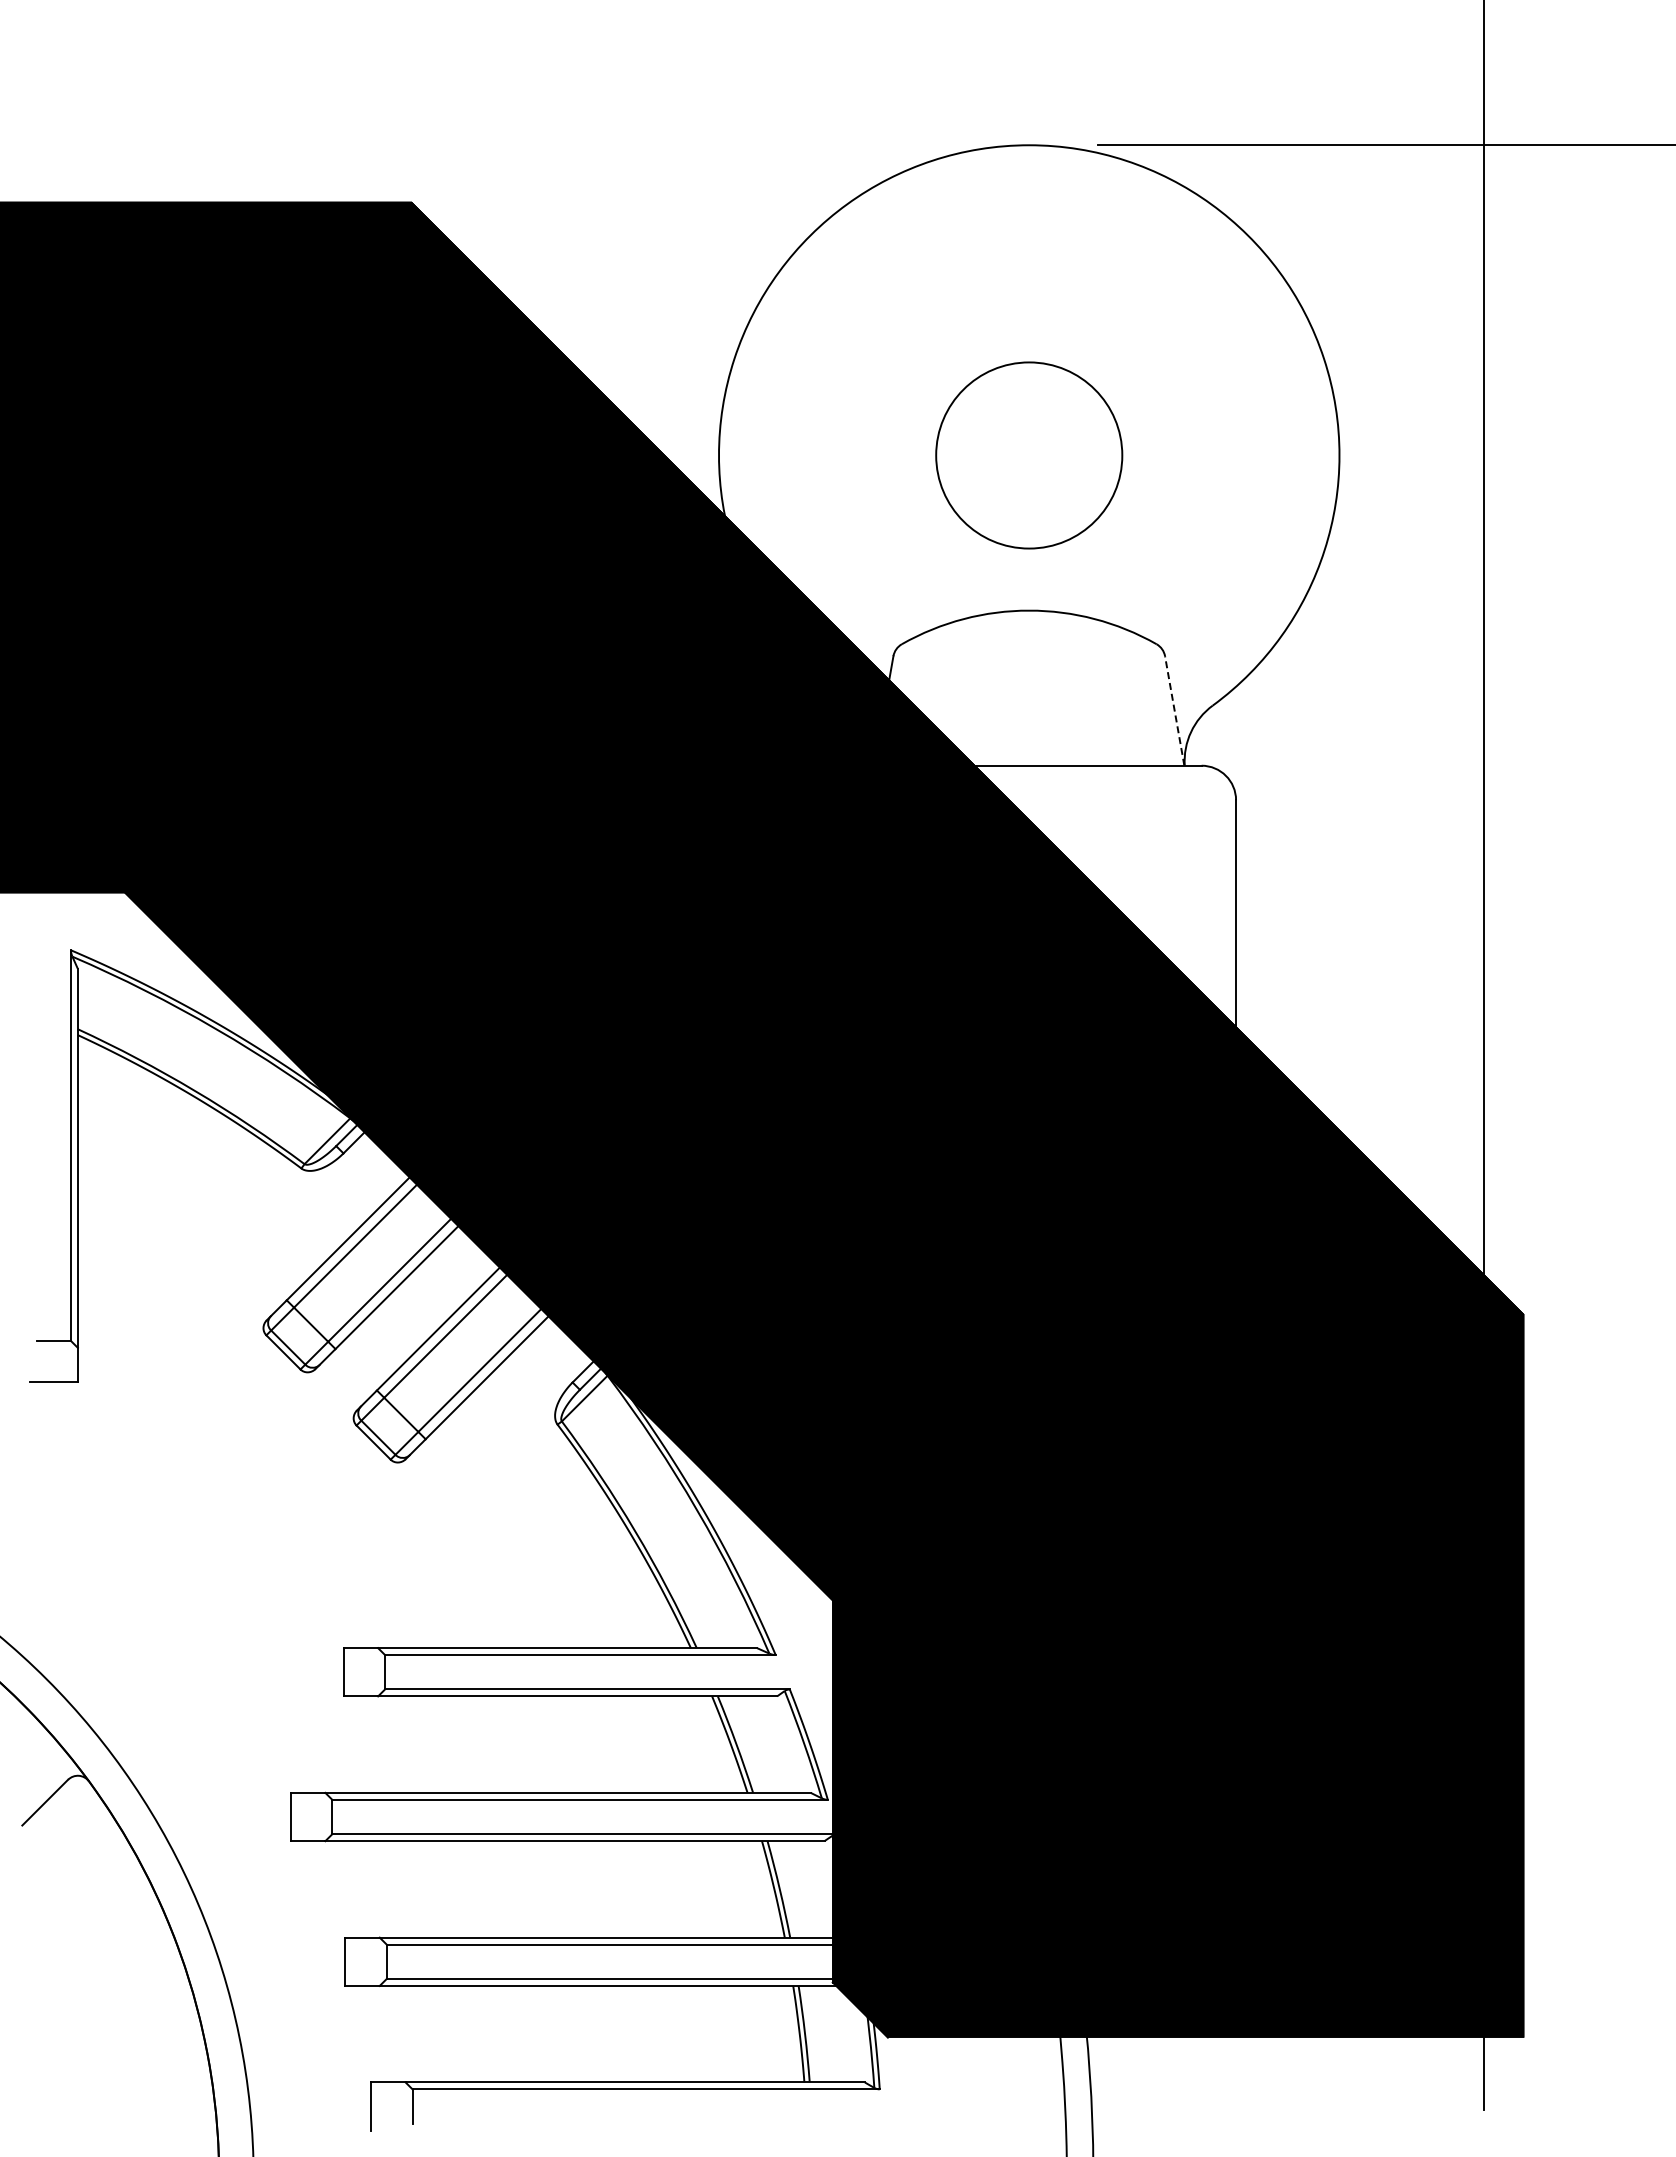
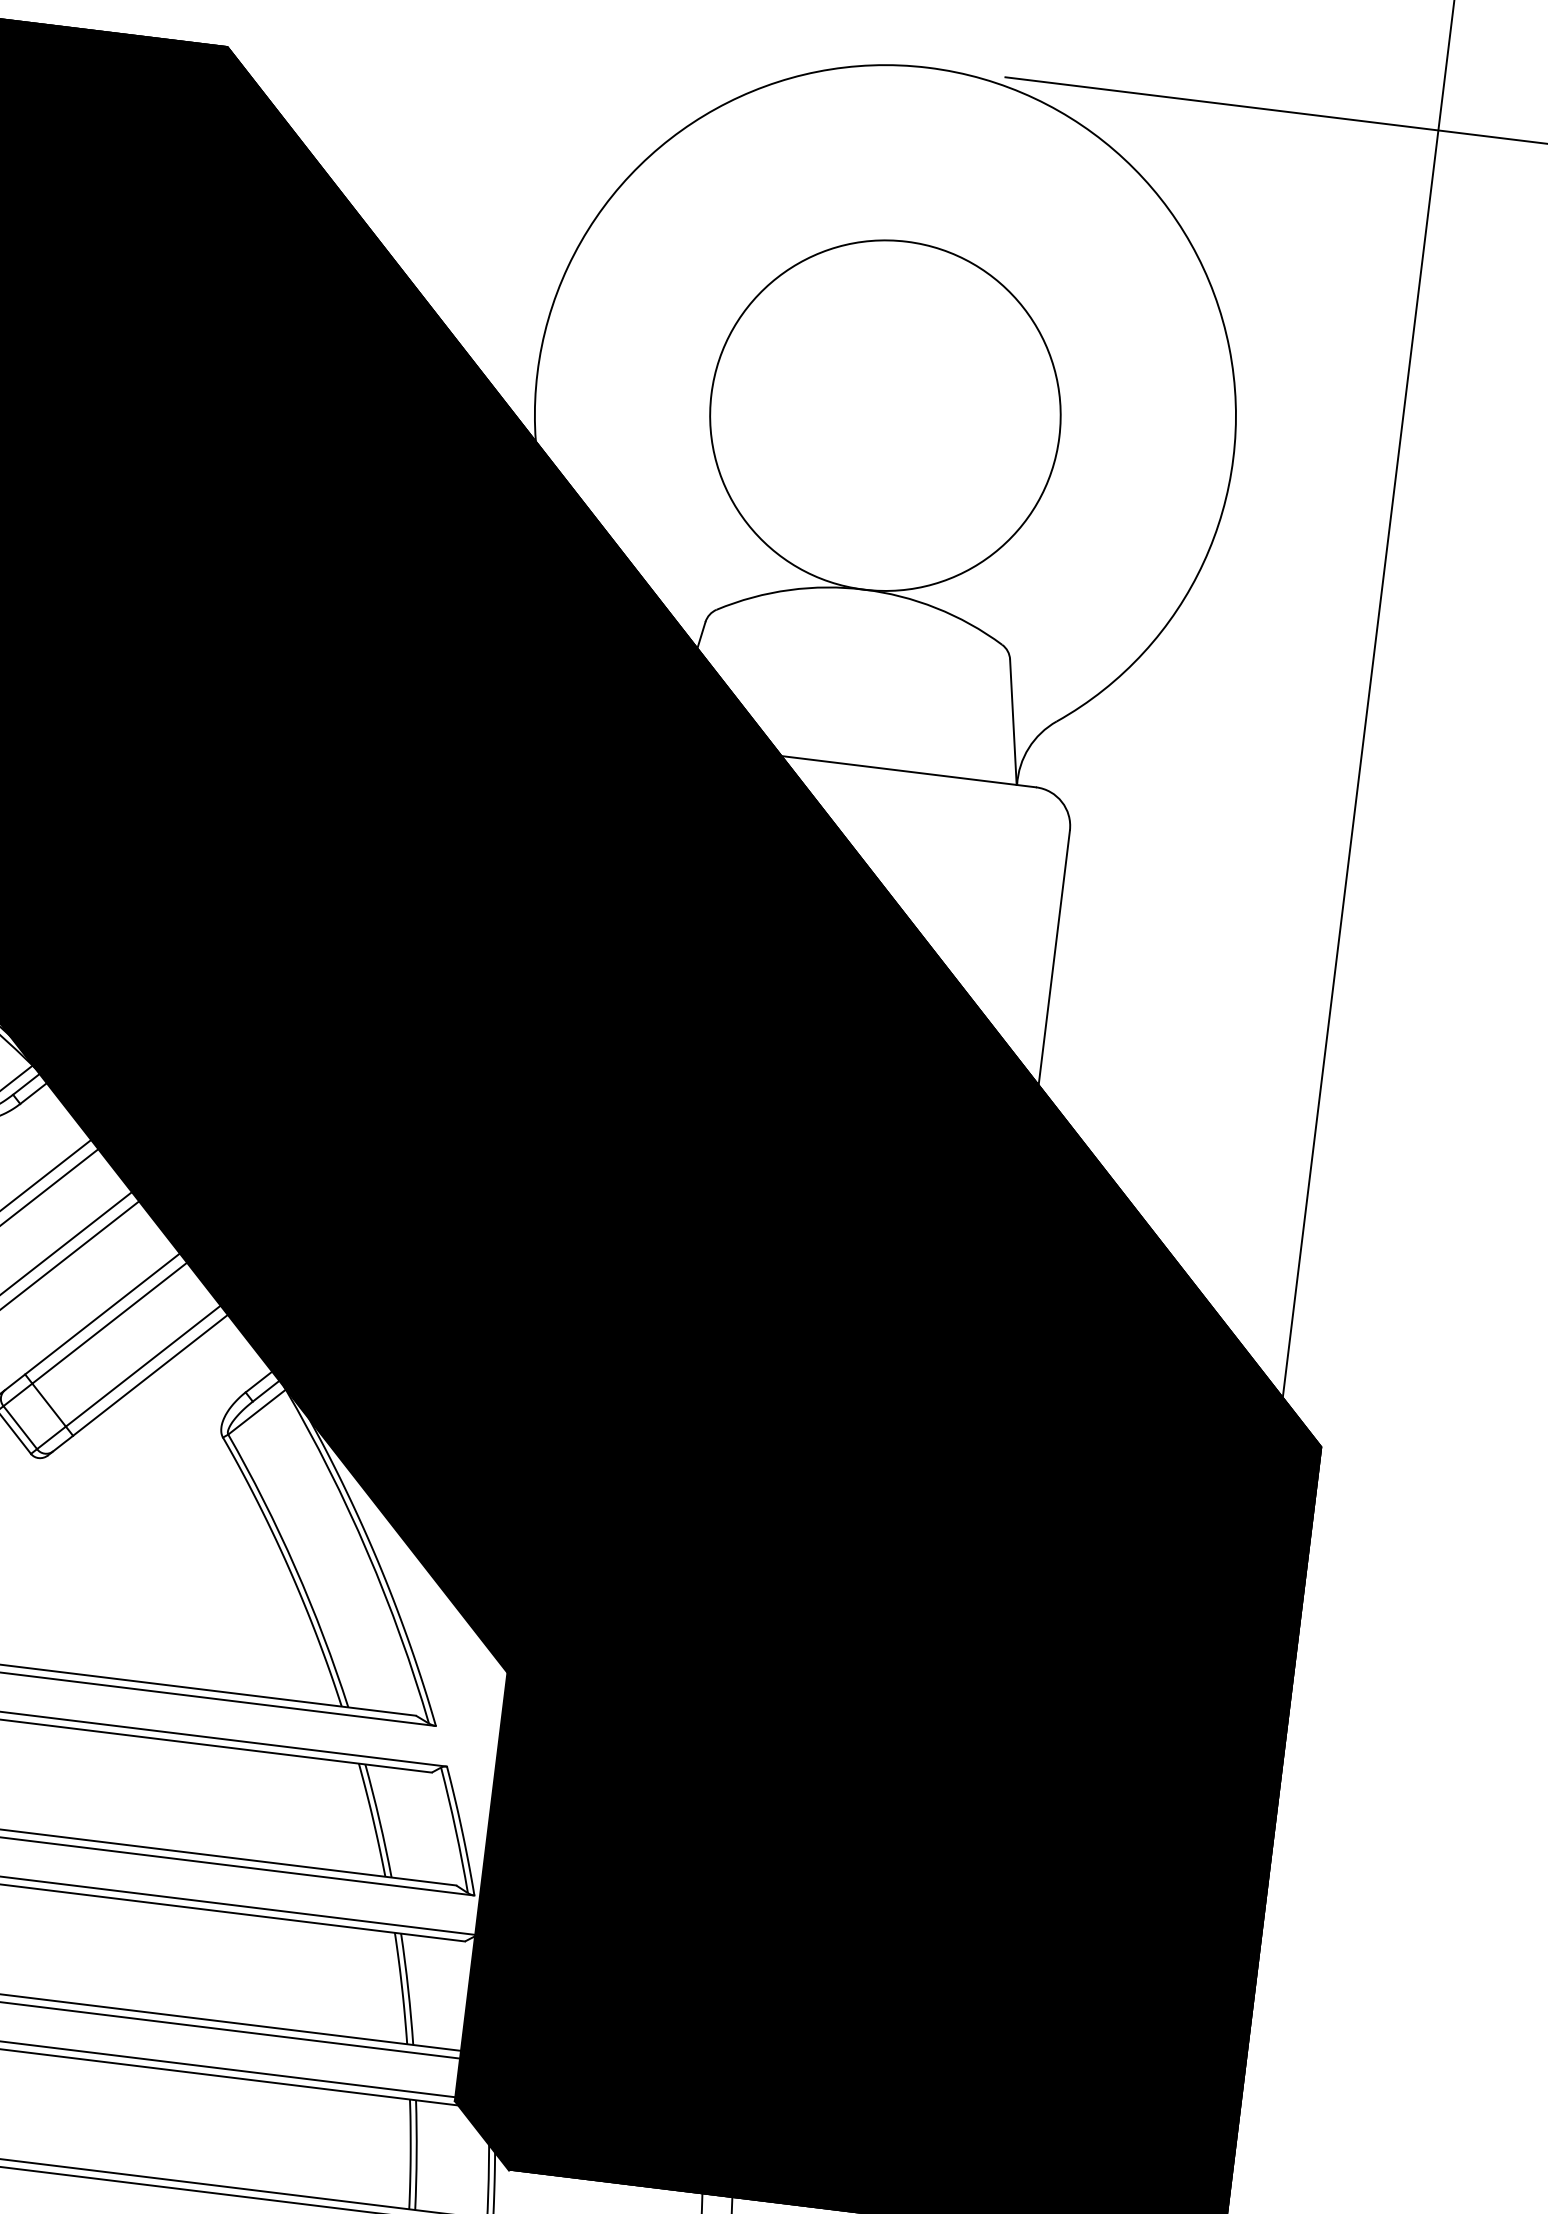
circle: (1029, 455) -> (885, 415), size x1.67
line: (1174, 710) -> (1013, 721), dashed -> solid

